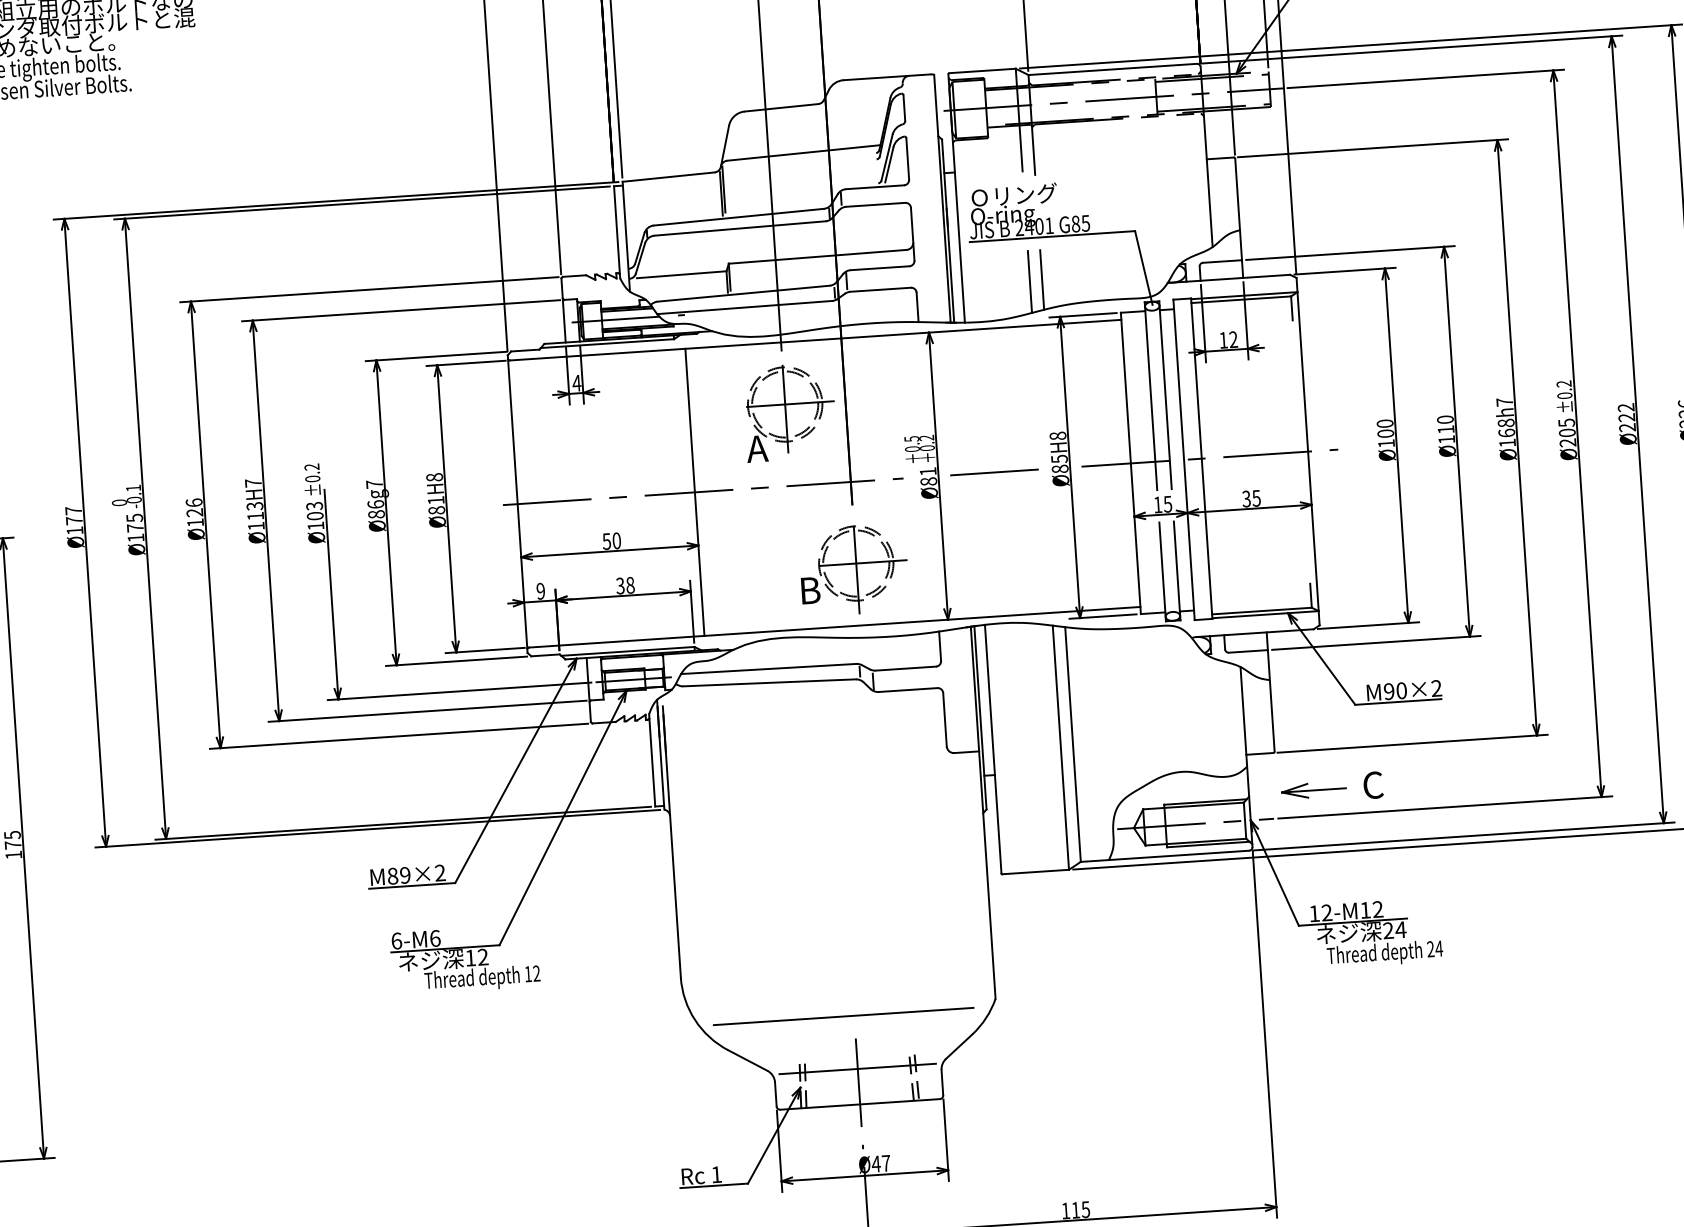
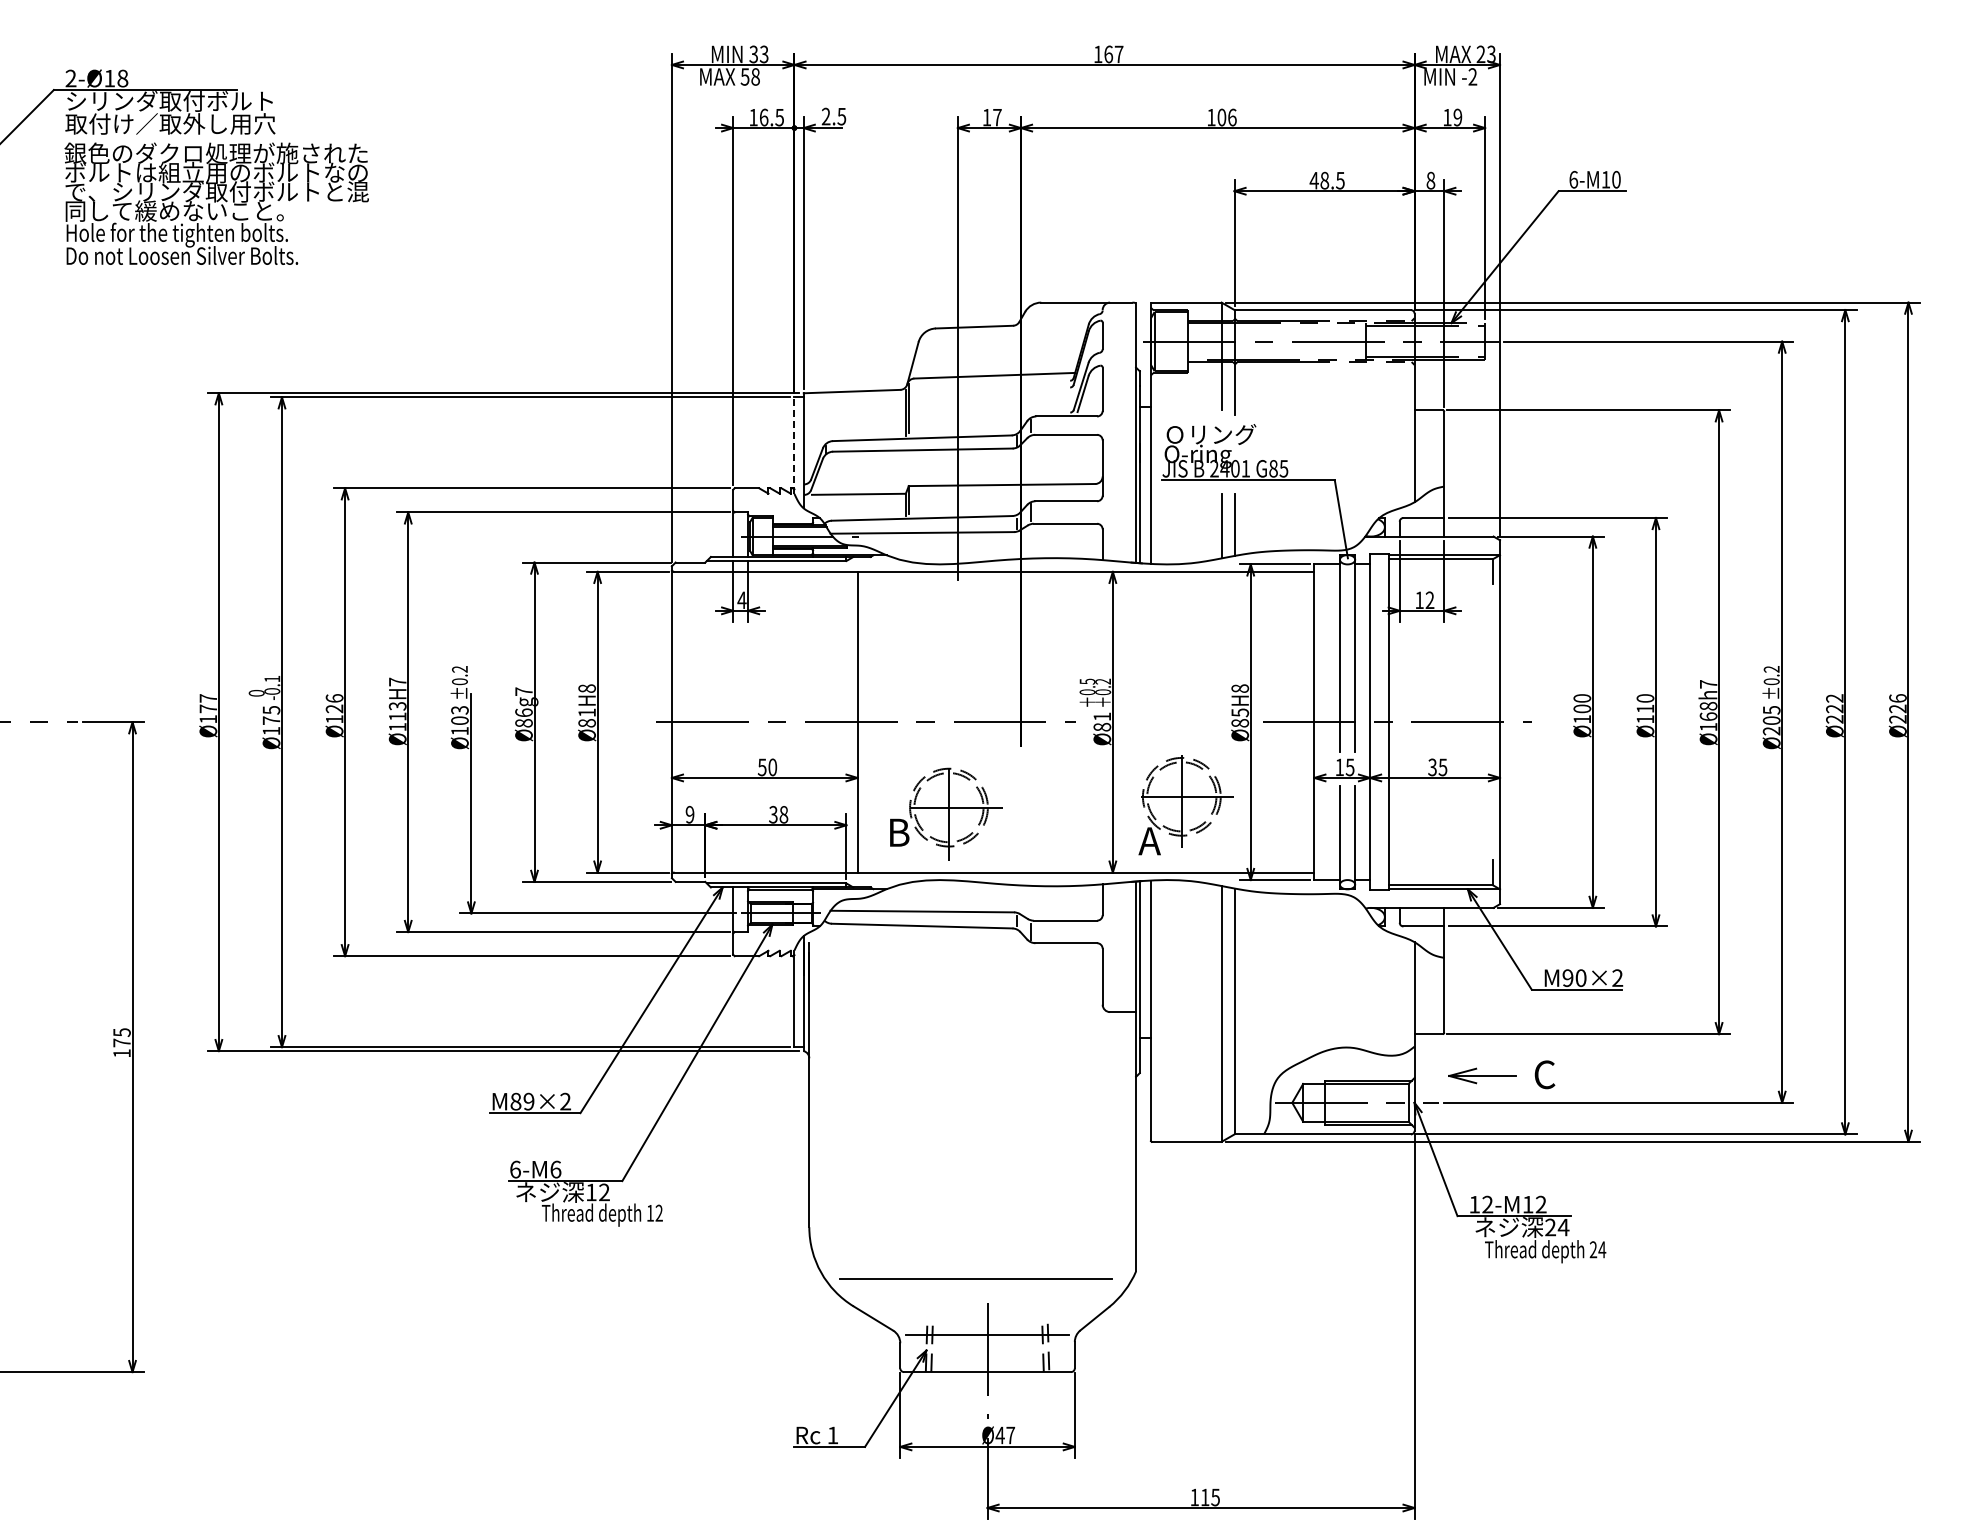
line: (617, 232) -> (794, 445), solid -> dashed
part: (789, 412) -> (1185, 805), moved
line: (996, 472) -> (1173, 722), removed
part: (854, 569) -> (946, 813), moved

